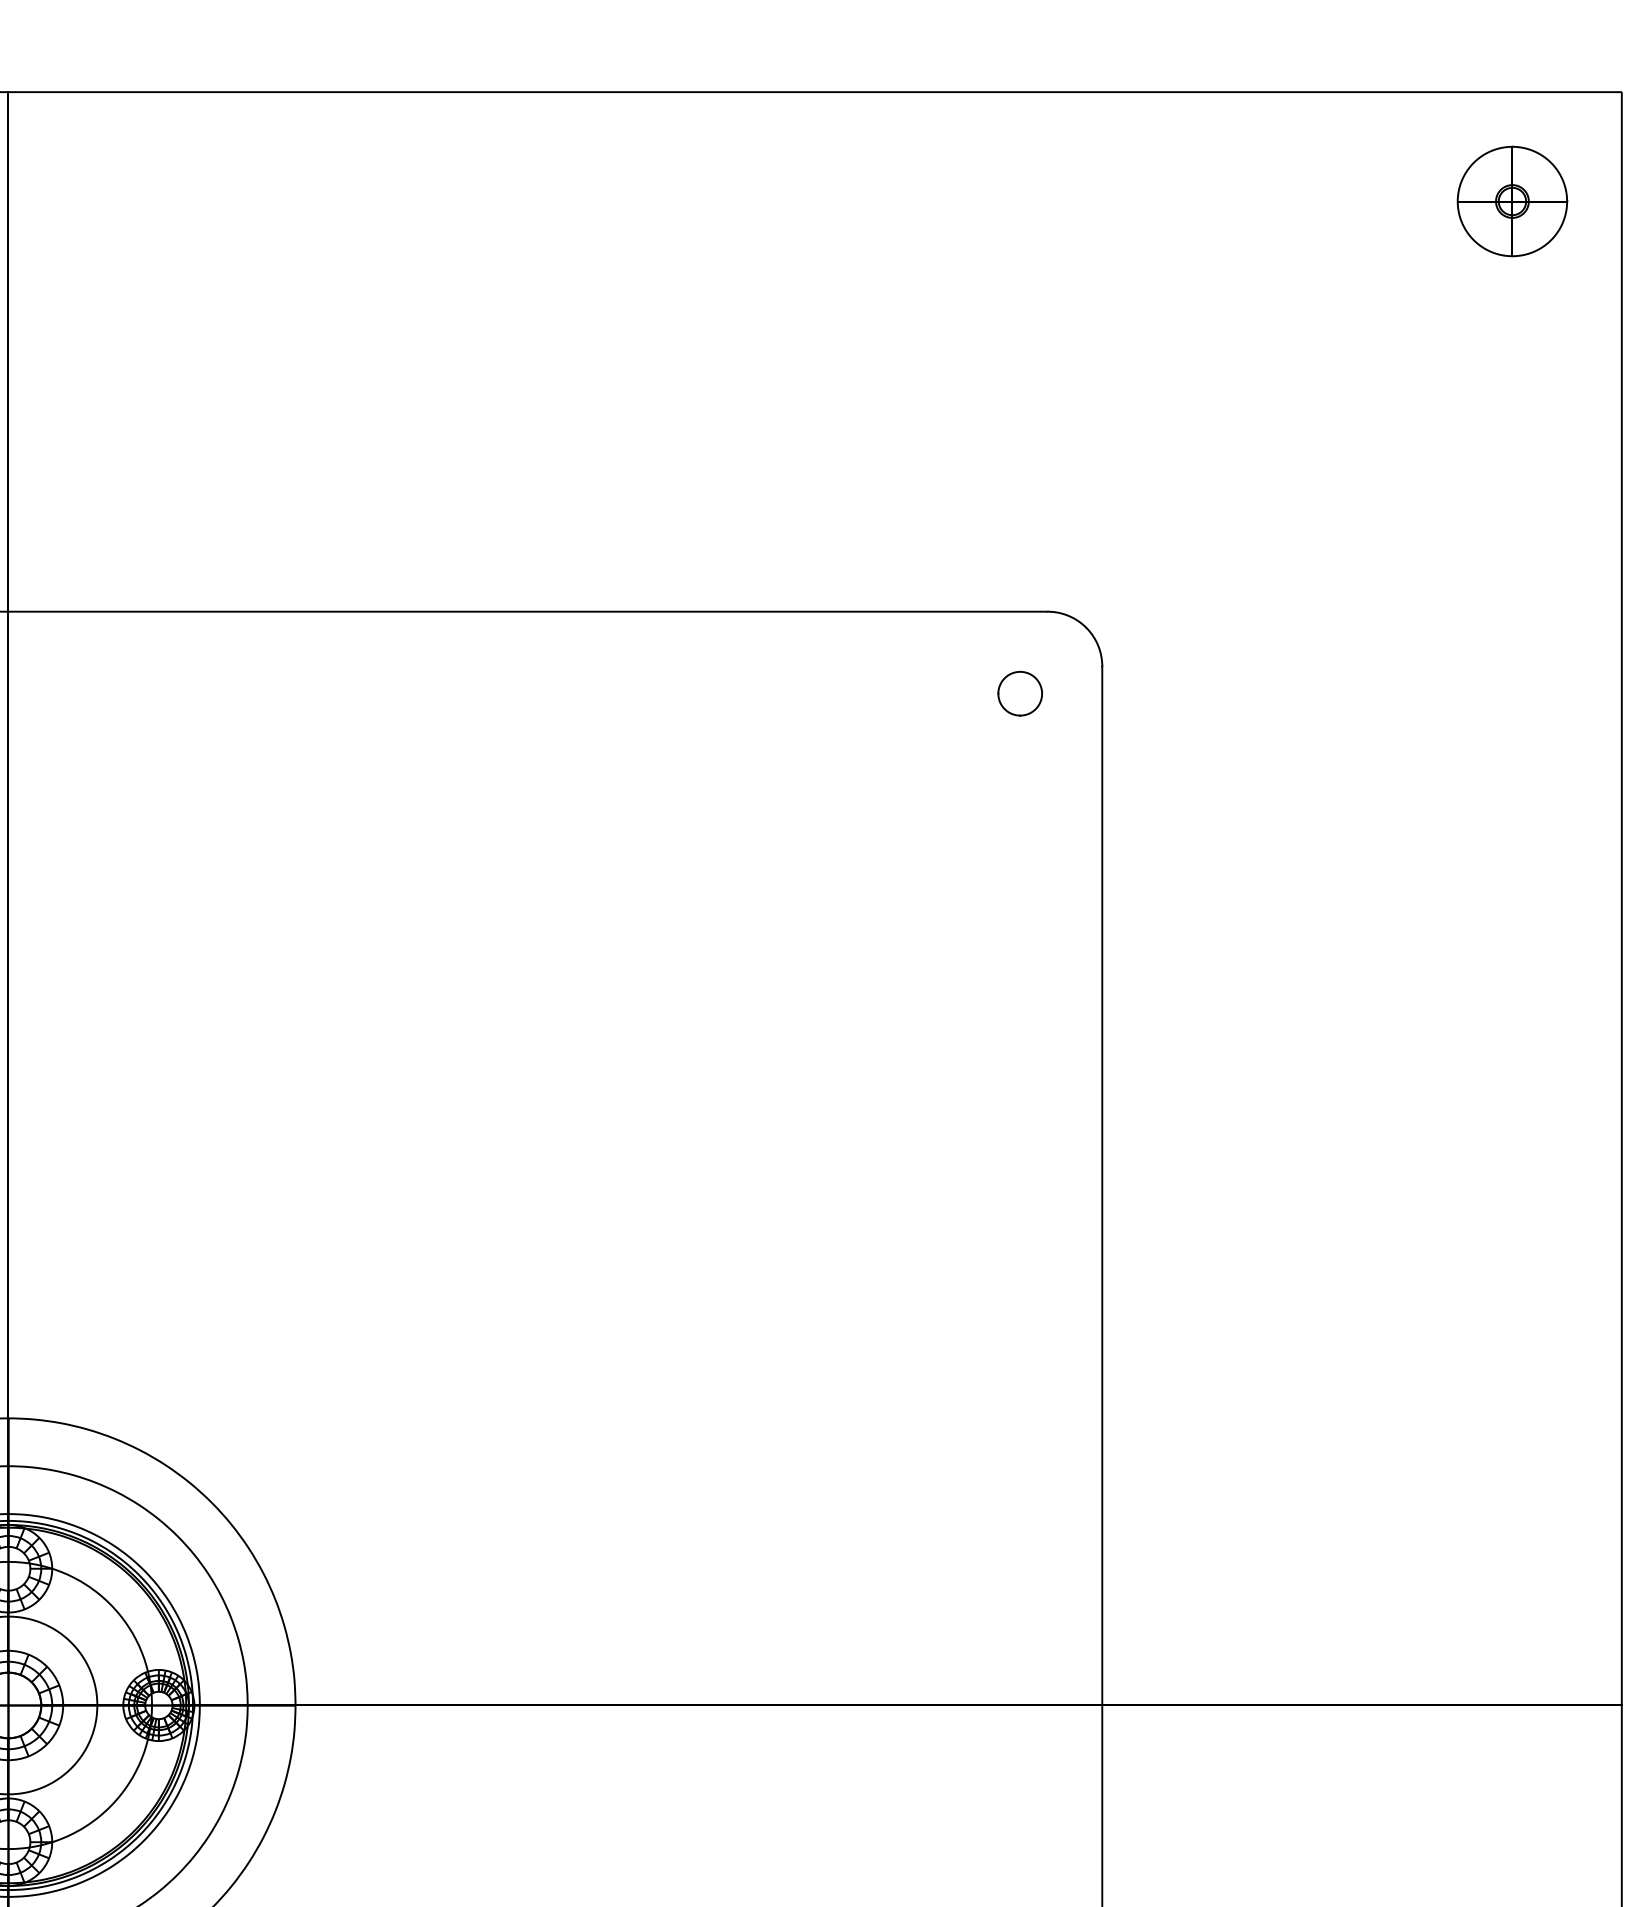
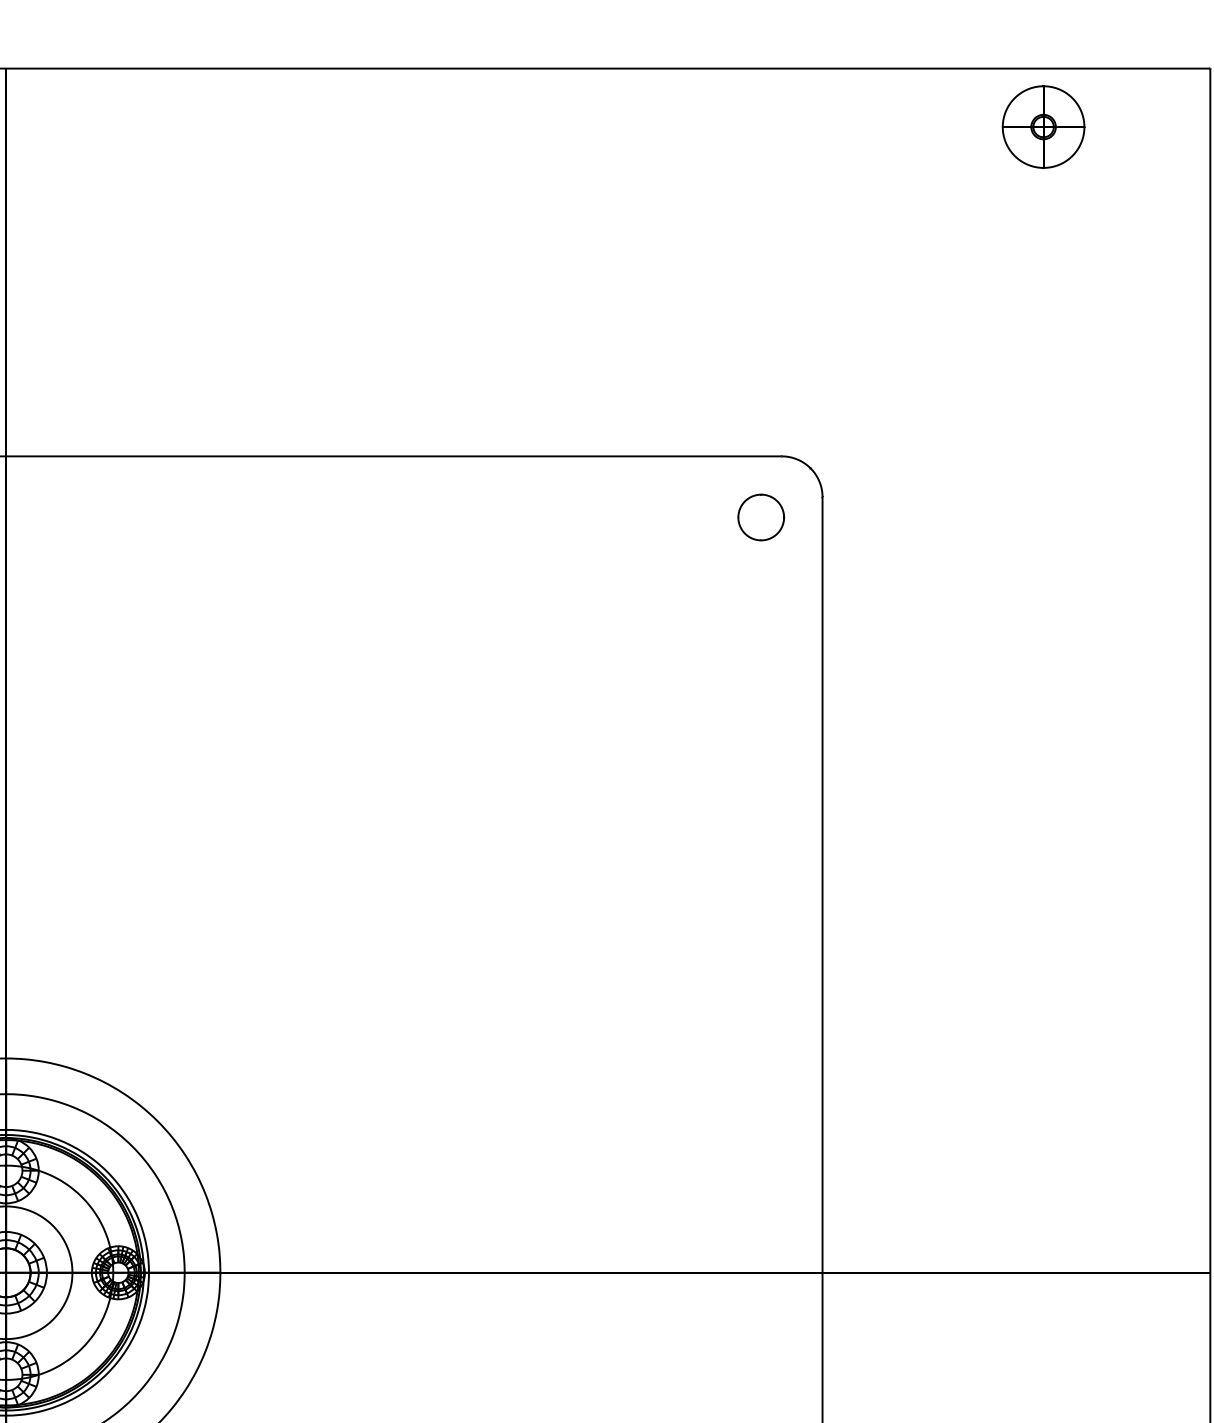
part: (1512, 201) -> (1043, 127), moved
part: (1020, 693) -> (761, 517), size x1.4

